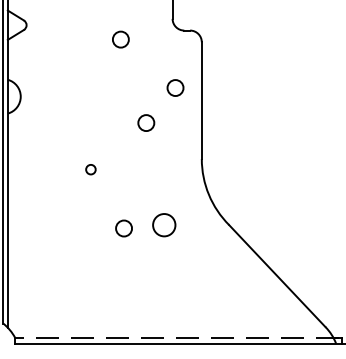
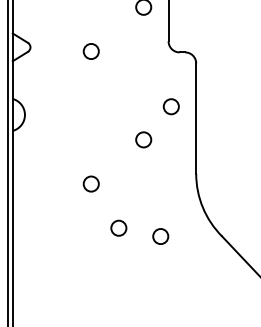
circle: (120, 39) -> (90, 51), moved
circle: (90, 169) -> (90, 183), size x1.67
circle: (164, 225) -> (160, 236), size x0.71
circle: (123, 228) -> (118, 228), moved

